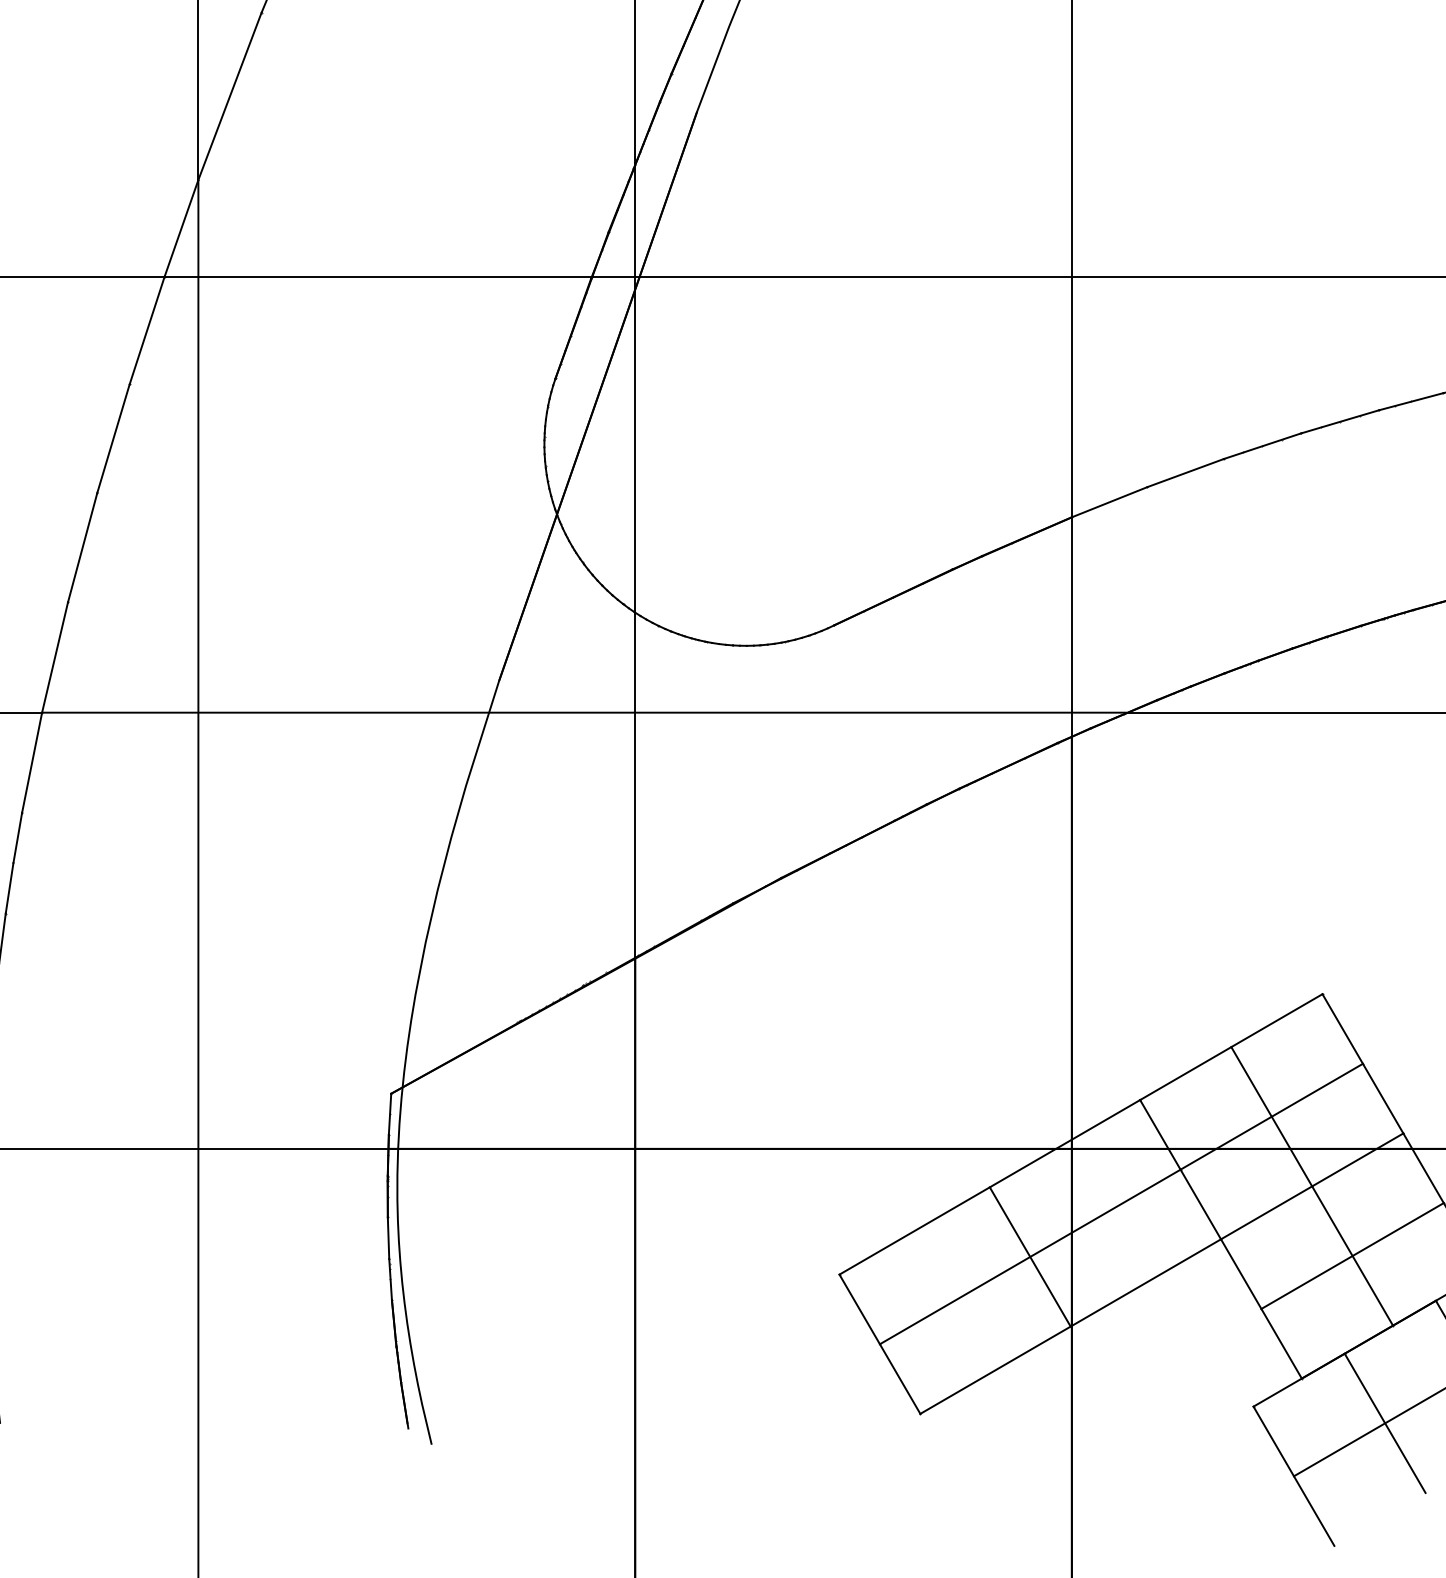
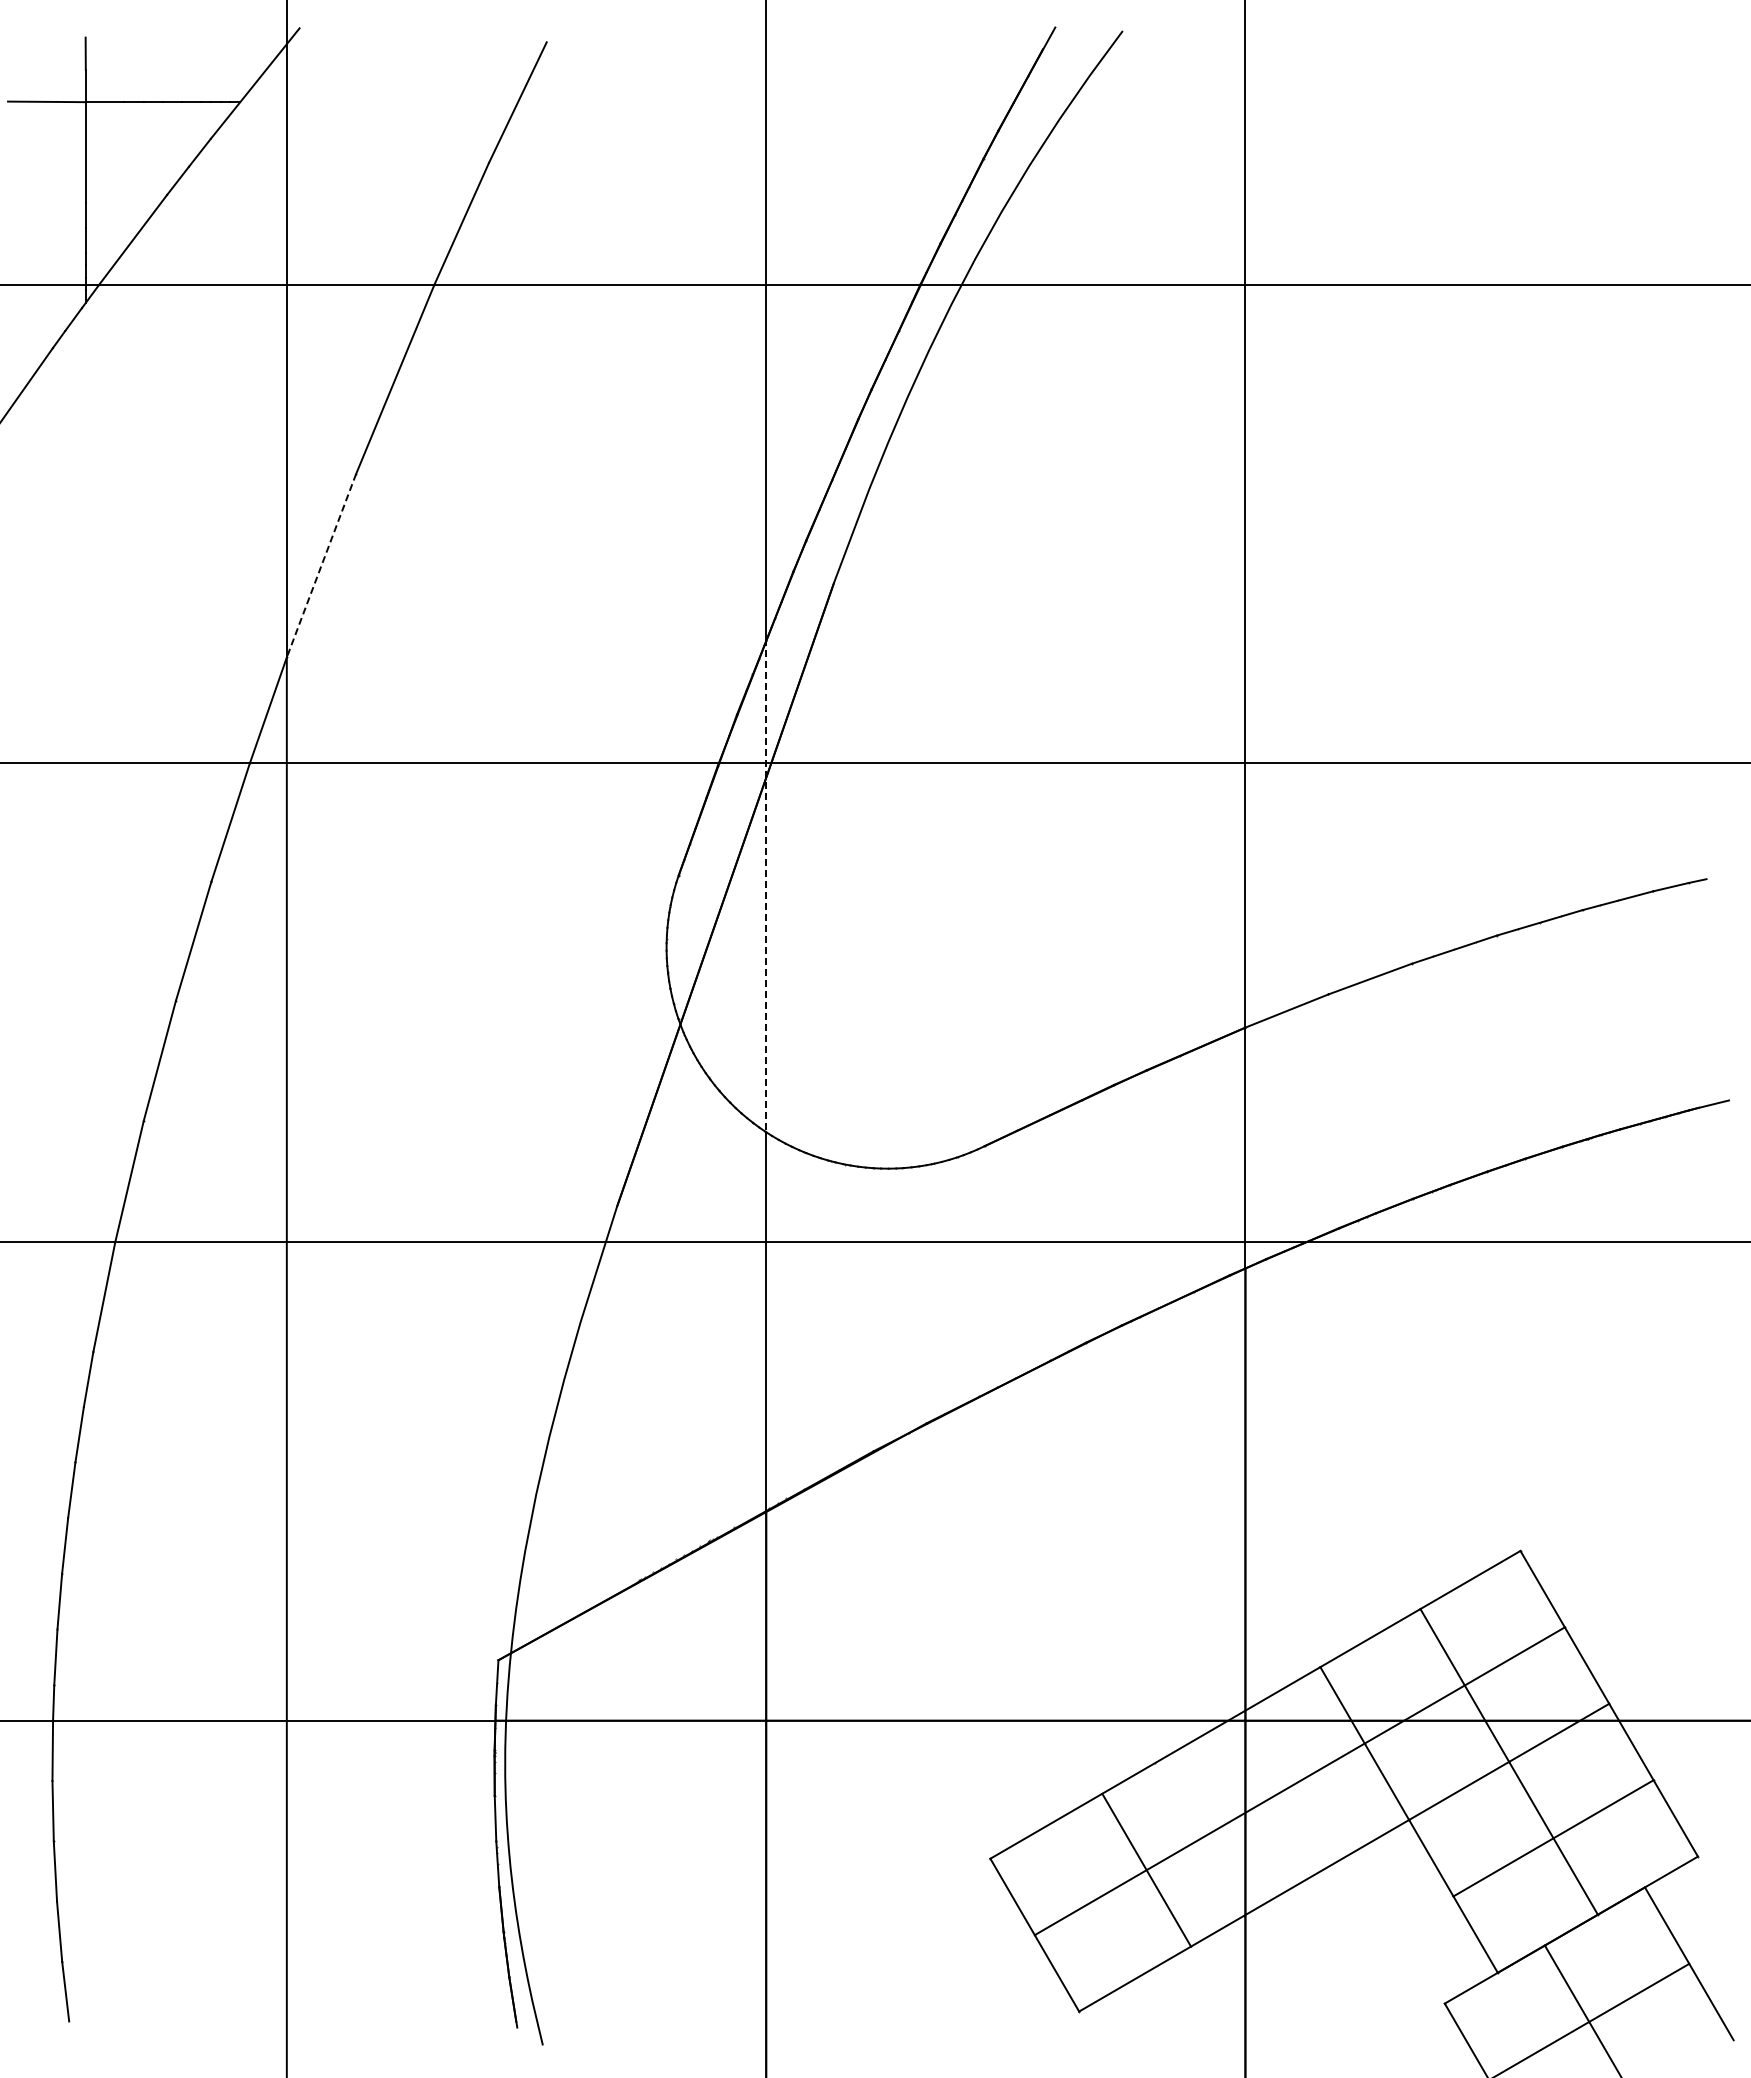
line: (229, 97) -> (321, 566), solid -> dashed
line: (635, 387) -> (766, 885), solid -> dashed
line: (1030, 1256) -> (1146, 1869), moved

